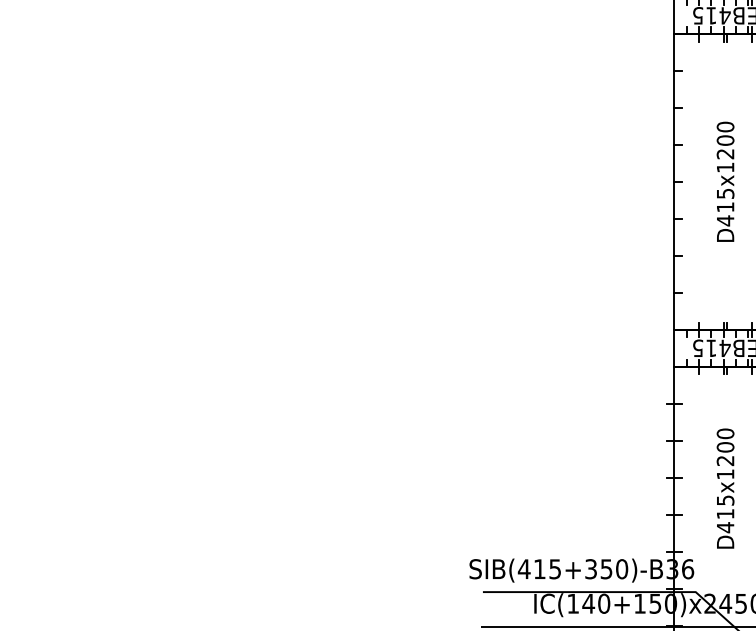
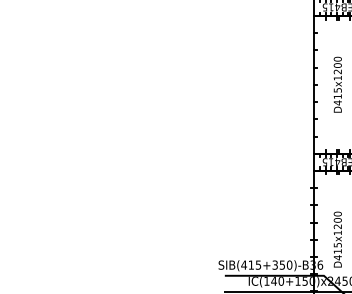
text: (724, 488) -> (337, 239), moved

